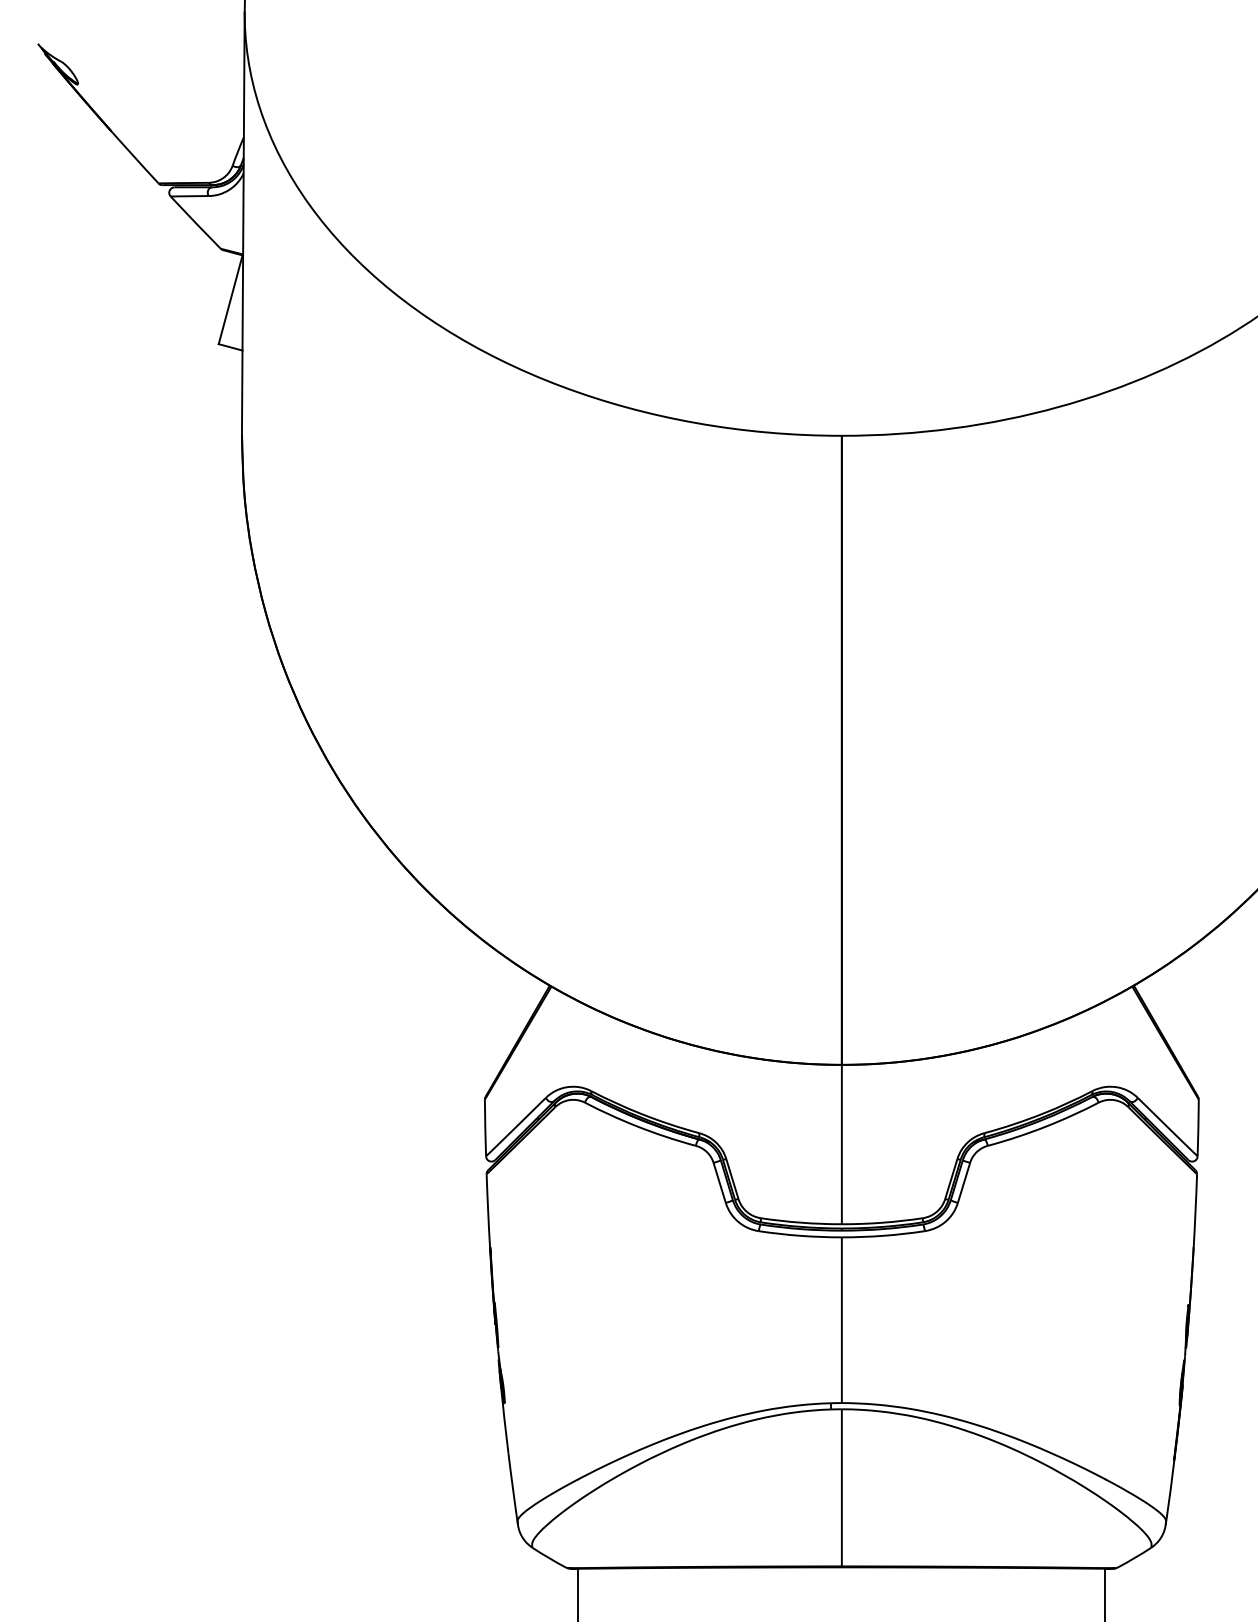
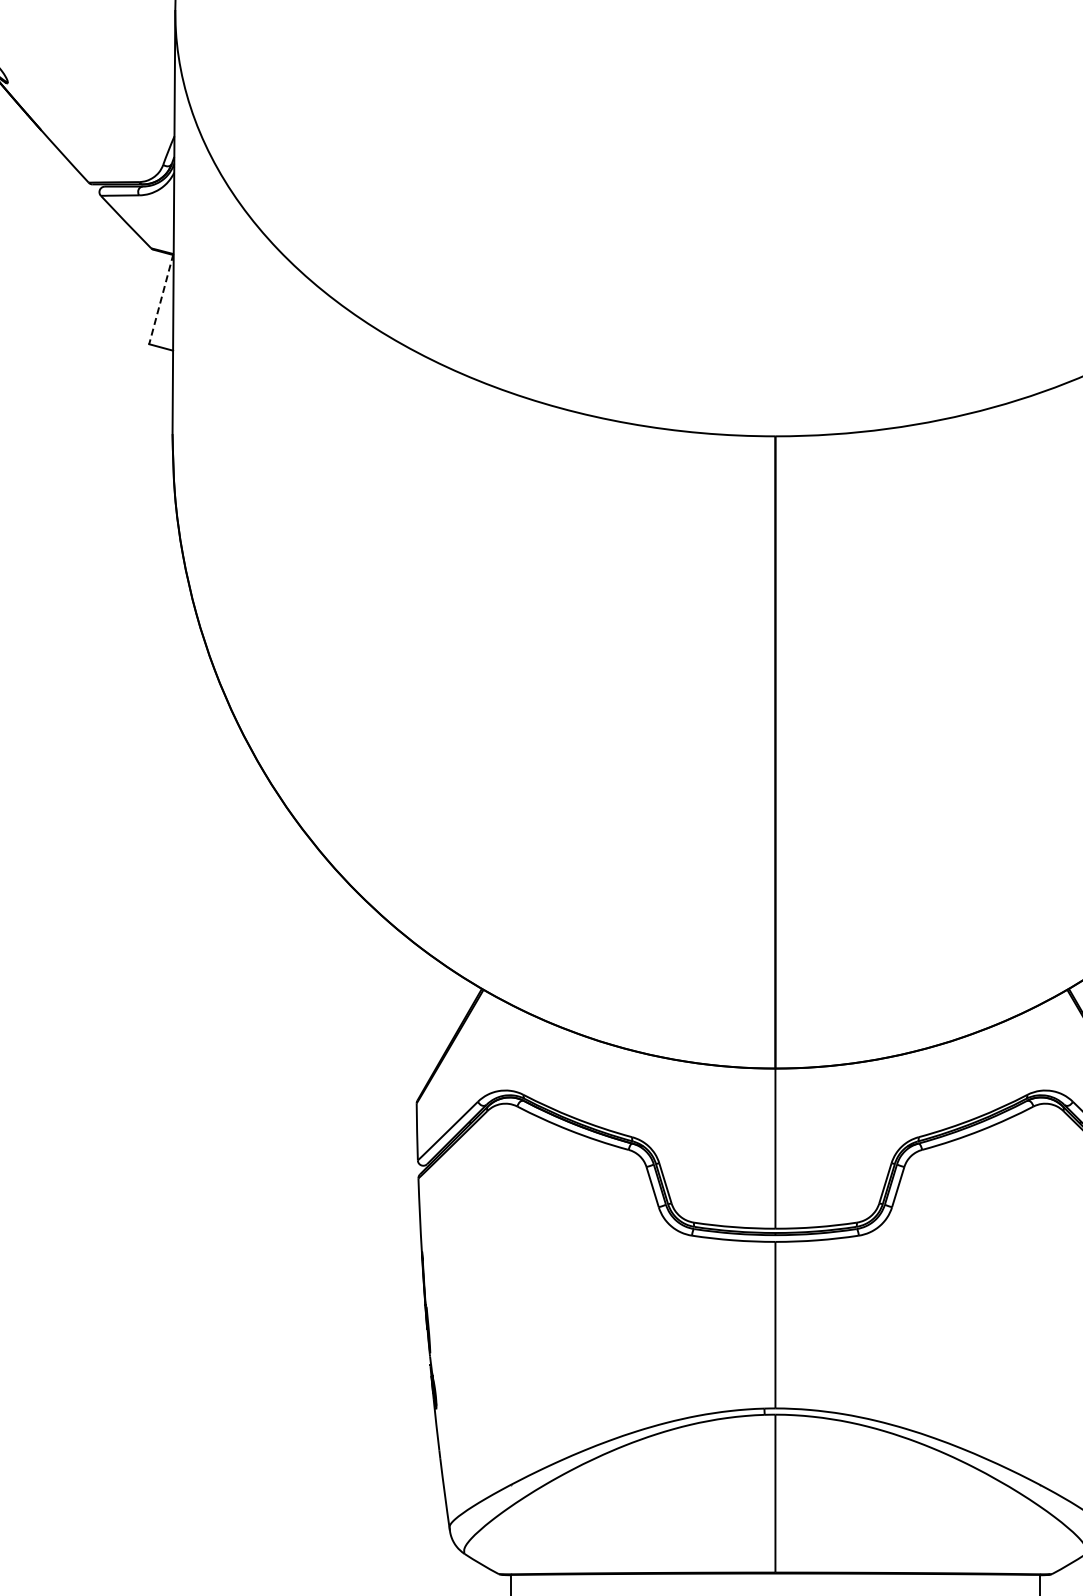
line: (230, 299) -> (161, 299), solid -> dashed

